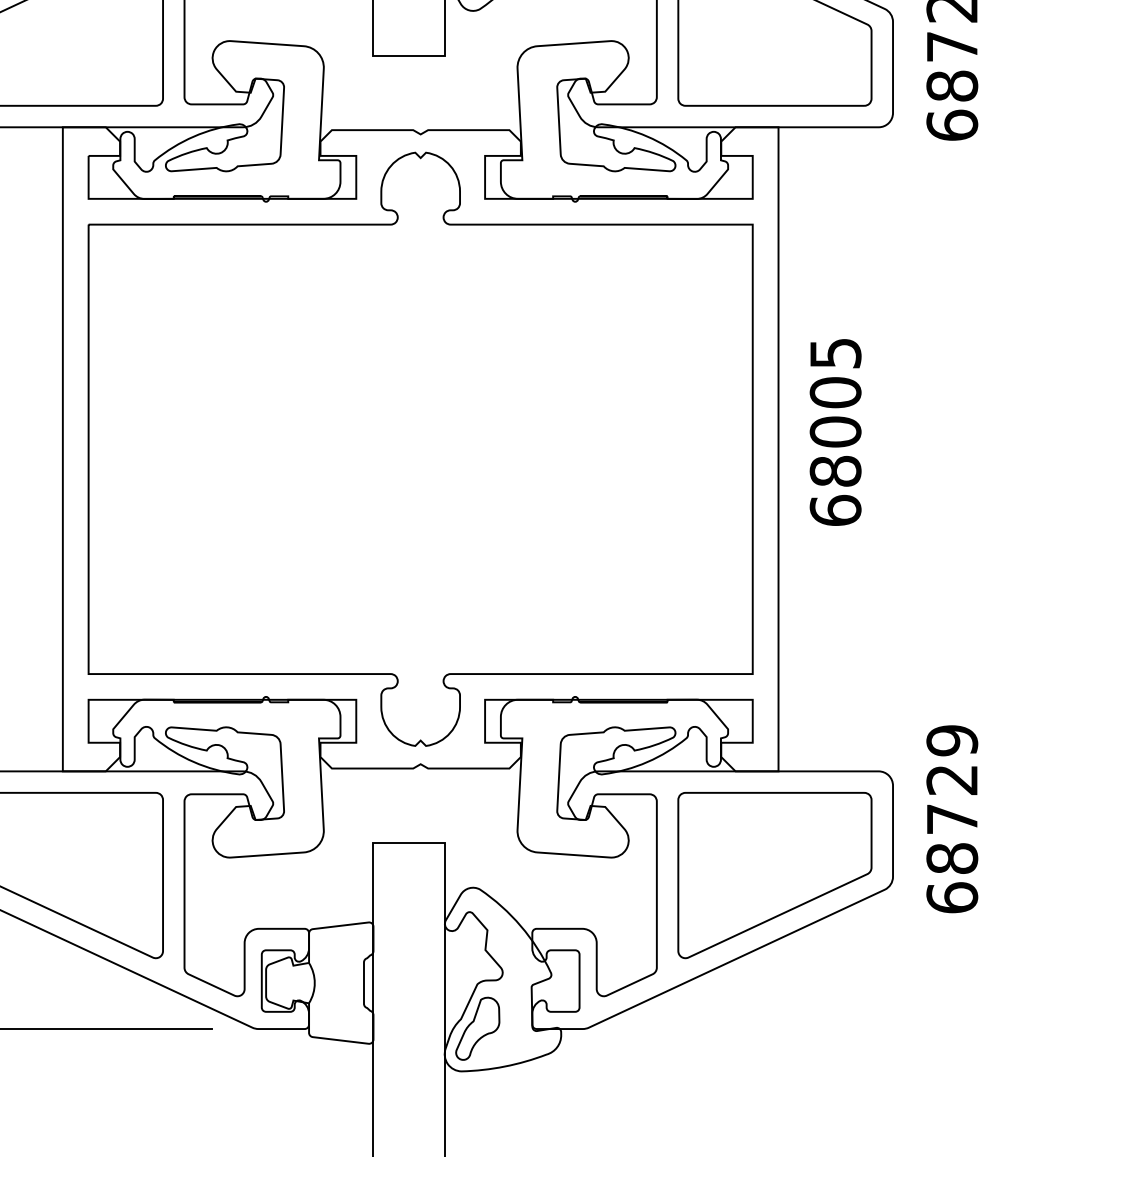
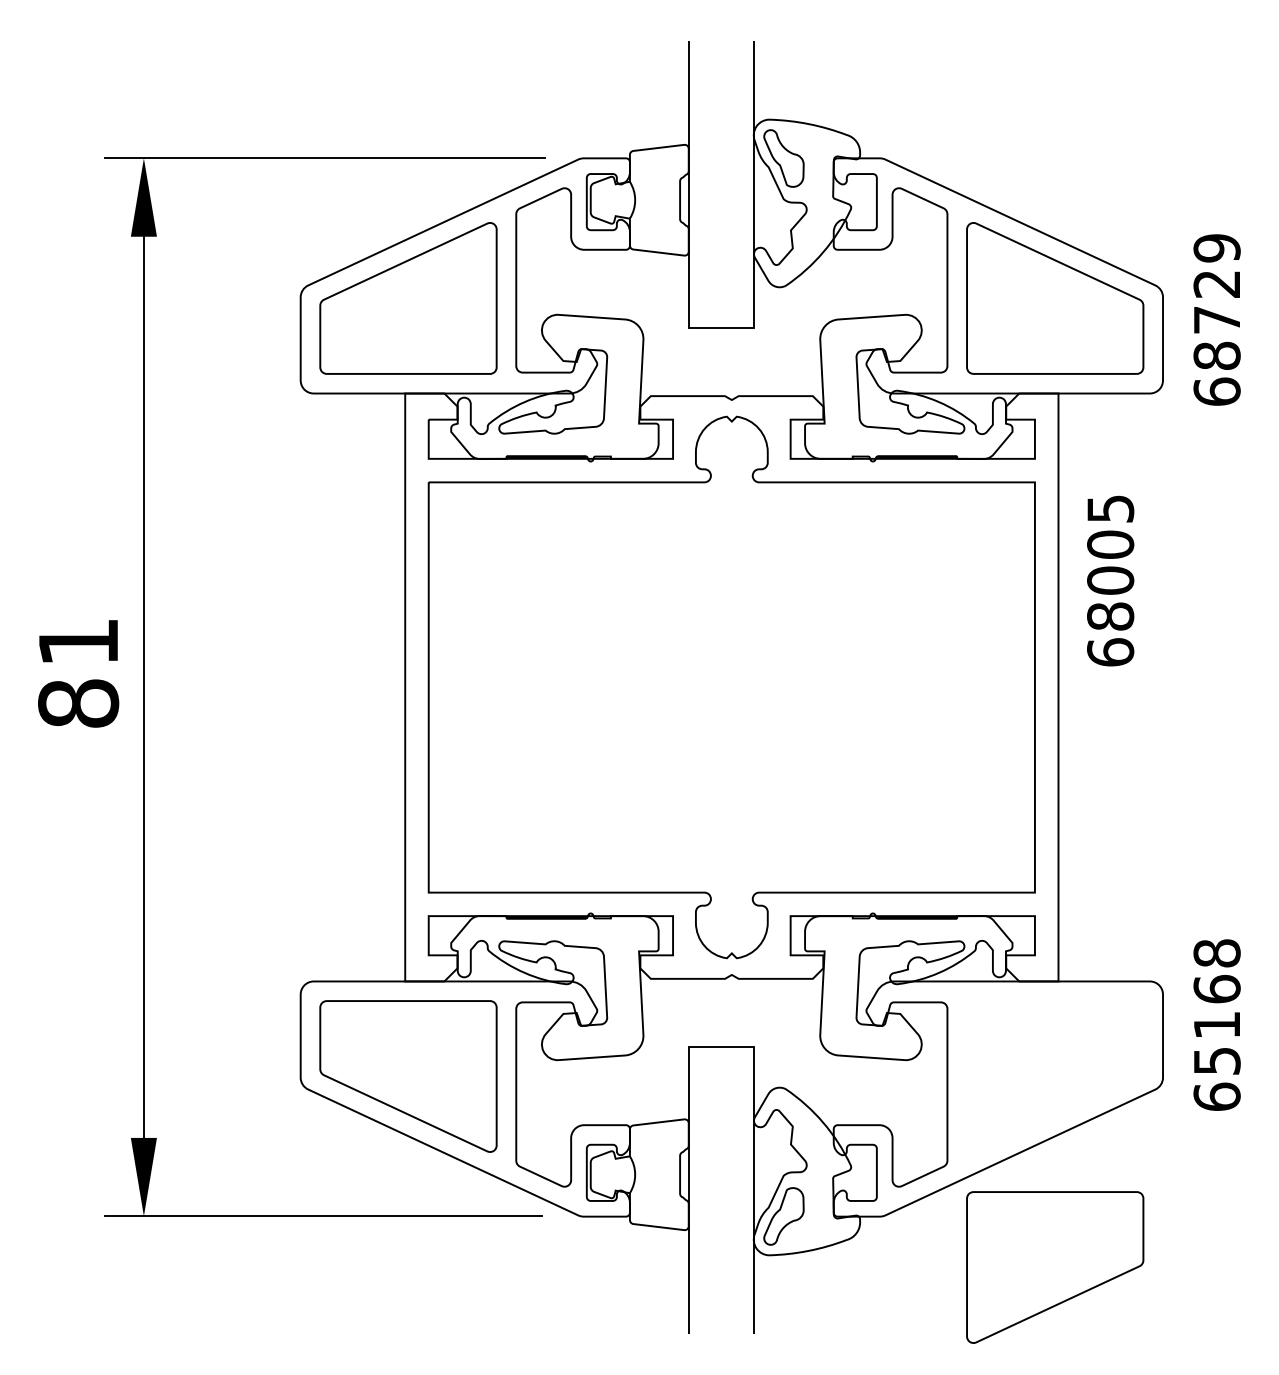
text: (835, 431) -> (1110, 580), moved
text: (951, 799) -> (1216, 1007), 68729 -> 65168
part: (775, 875) -> (1055, 1267), moved

